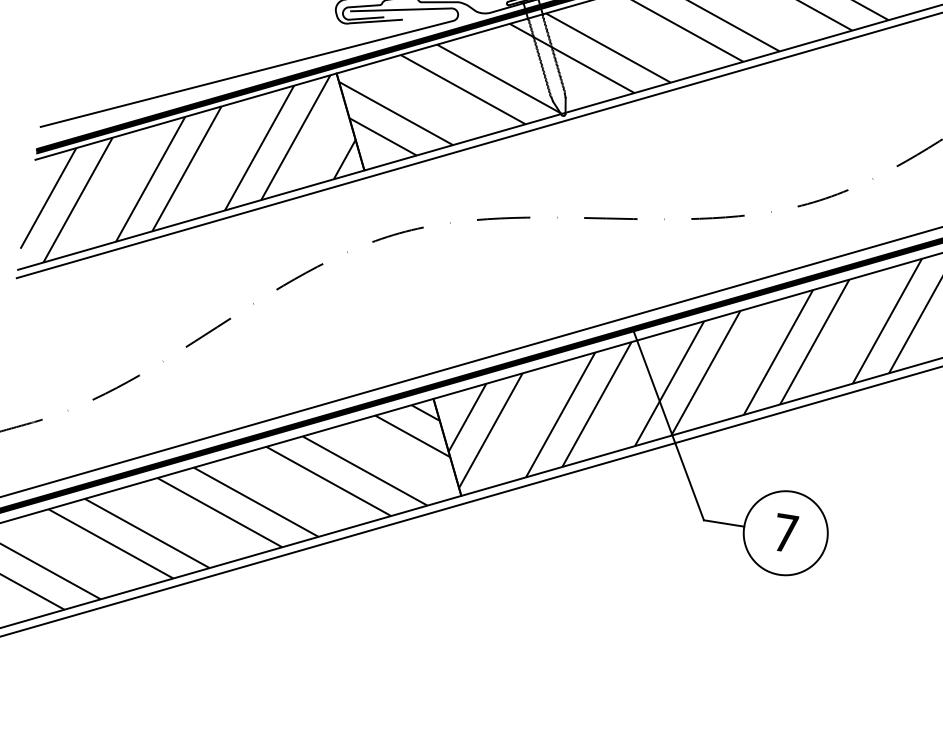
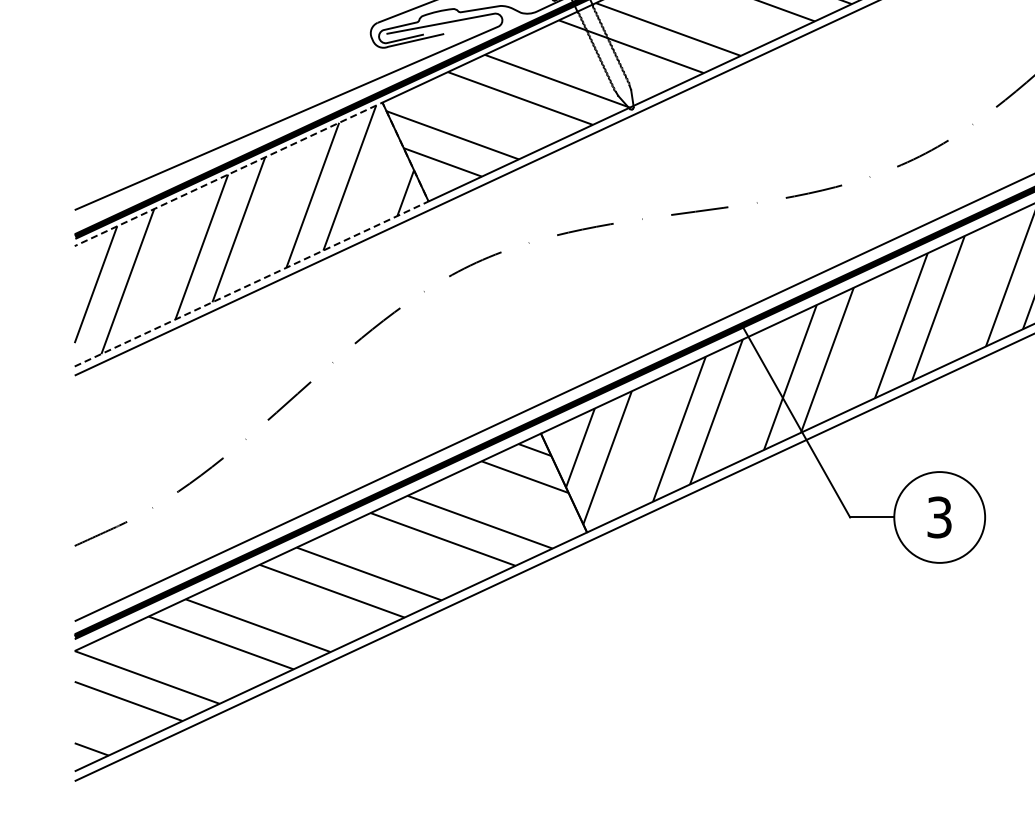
line: (357, 144) -> (416, 174), solid -> dashed
text: (785, 533) -> (939, 517), 7 -> 3

